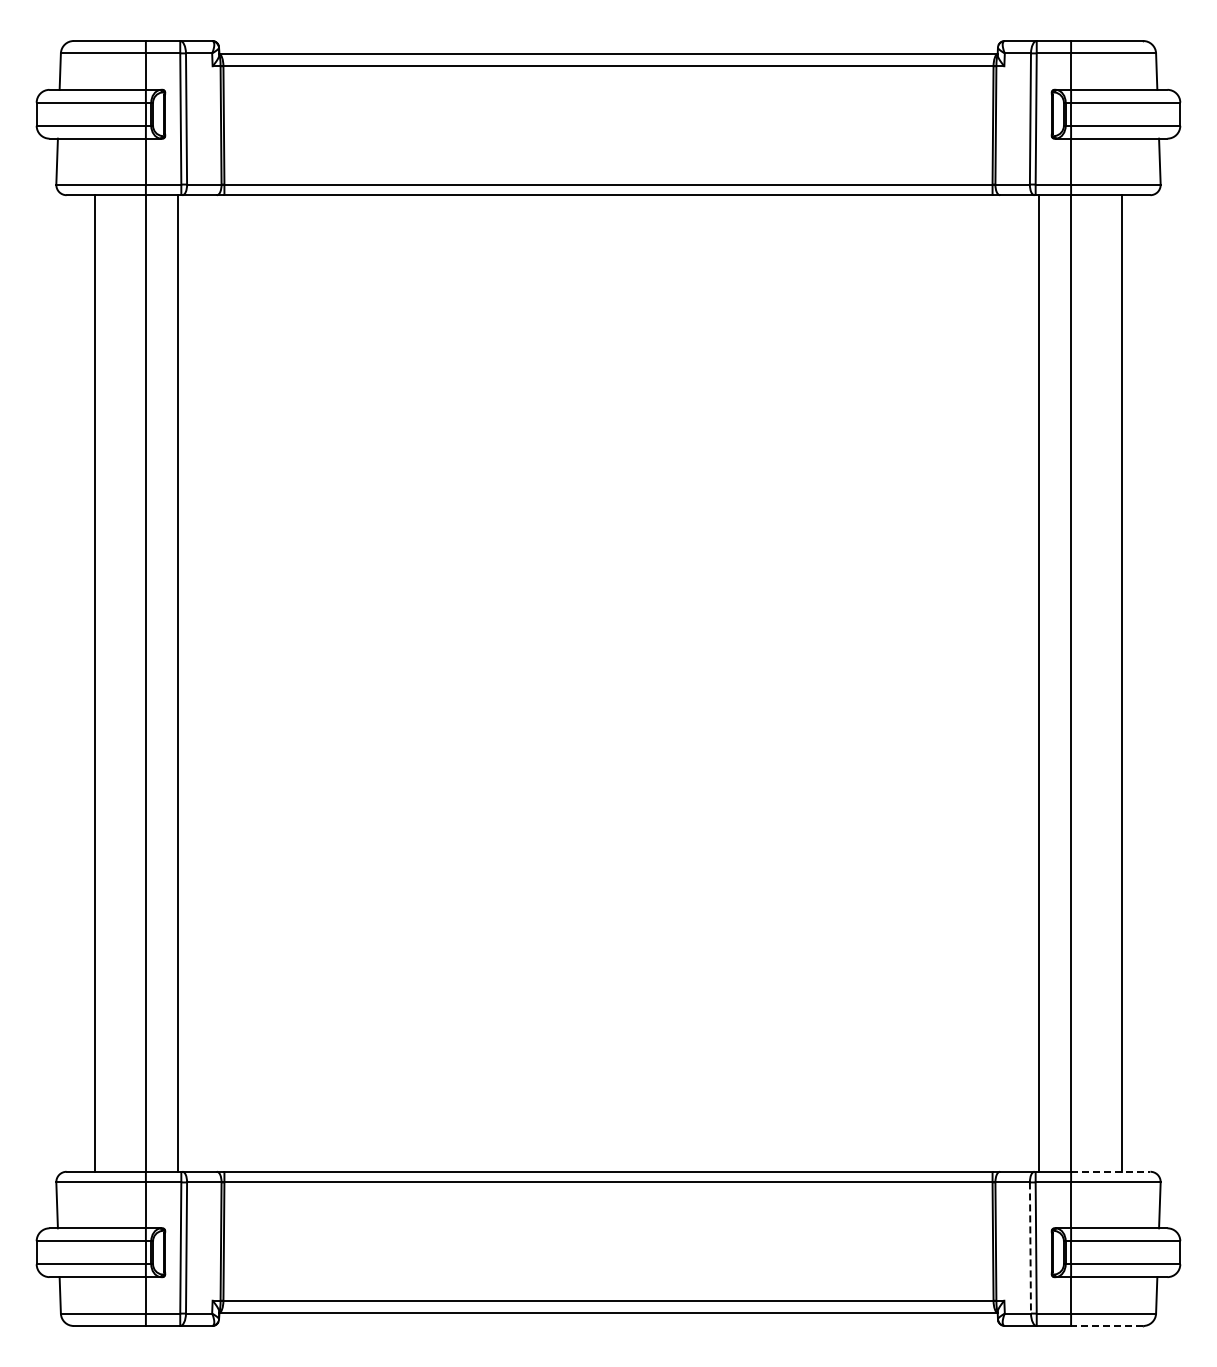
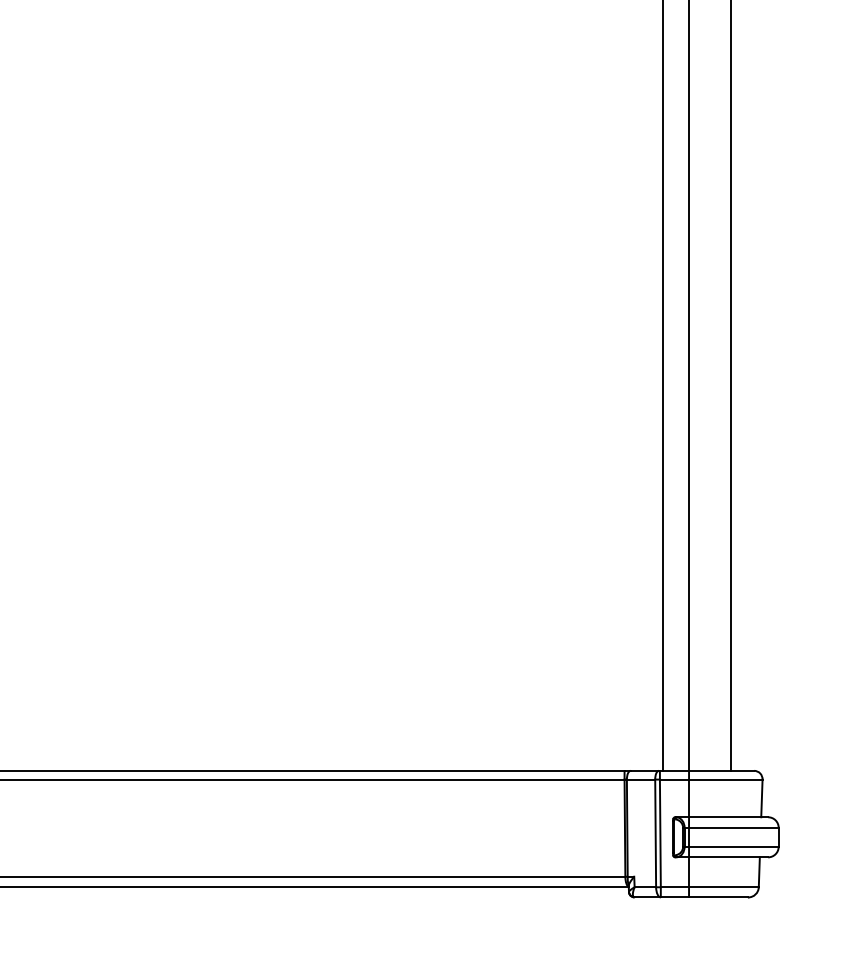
line: (1110, 1171) -> (721, 770), dashed -> solid
line: (1030, 1248) -> (655, 833), dashed -> solid
line: (1106, 1325) -> (718, 897), dashed -> solid

